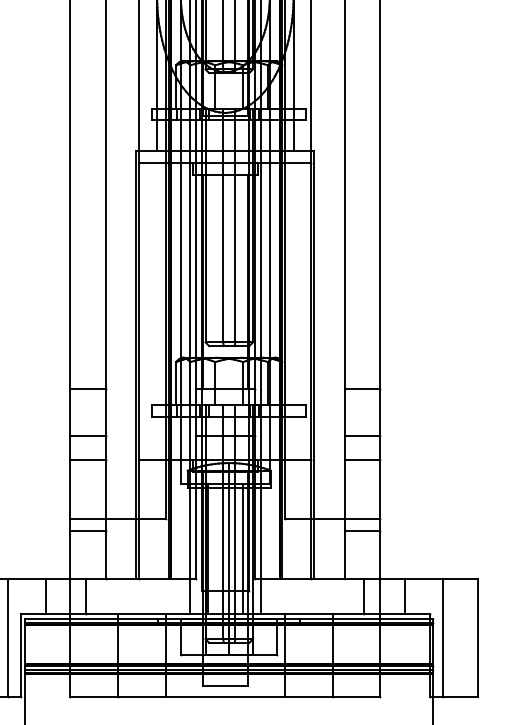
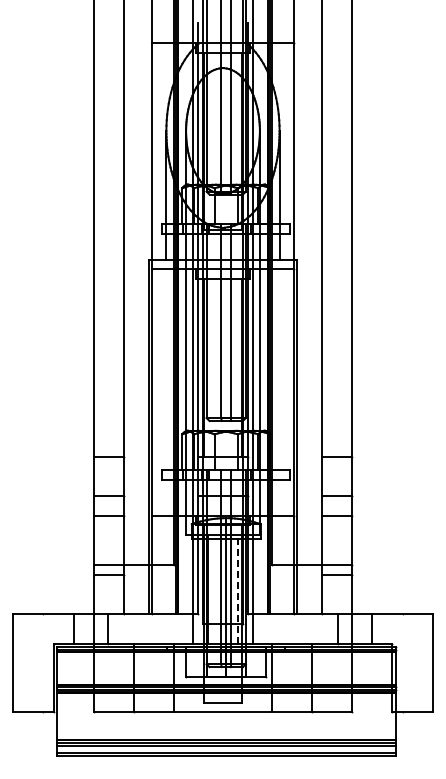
line: (242, 547) -> (237, 588), solid -> dashed
line: (7, 638) -> (42, 663), removed
line: (442, 638) -> (403, 663), removed

